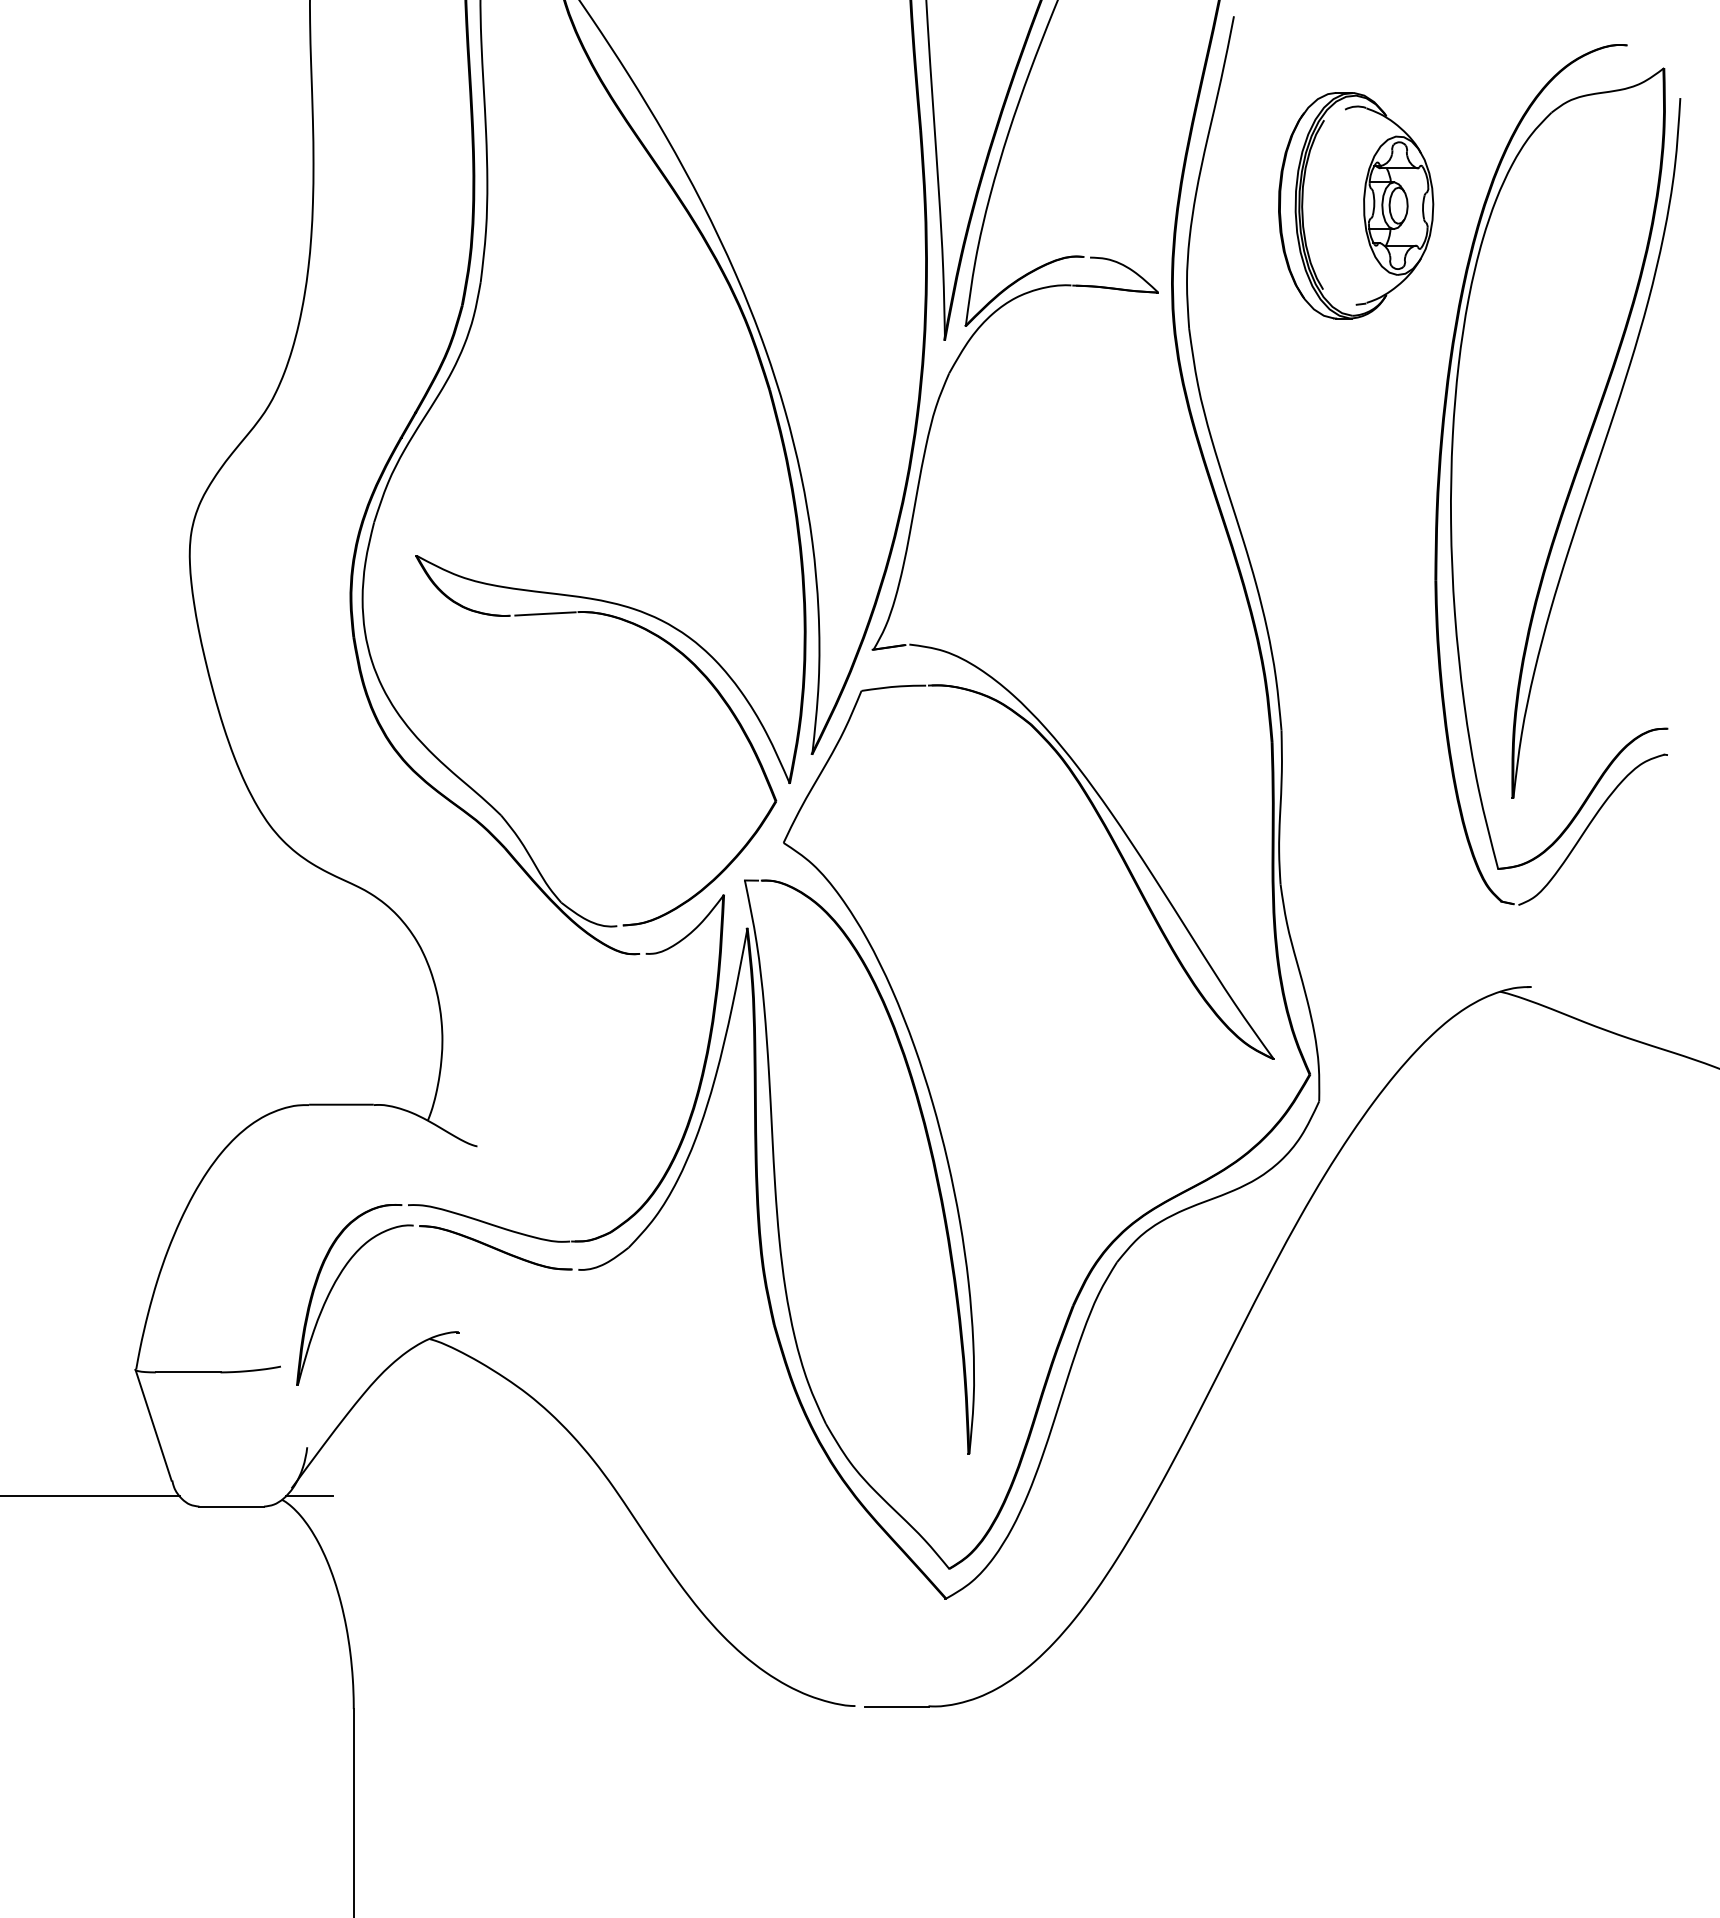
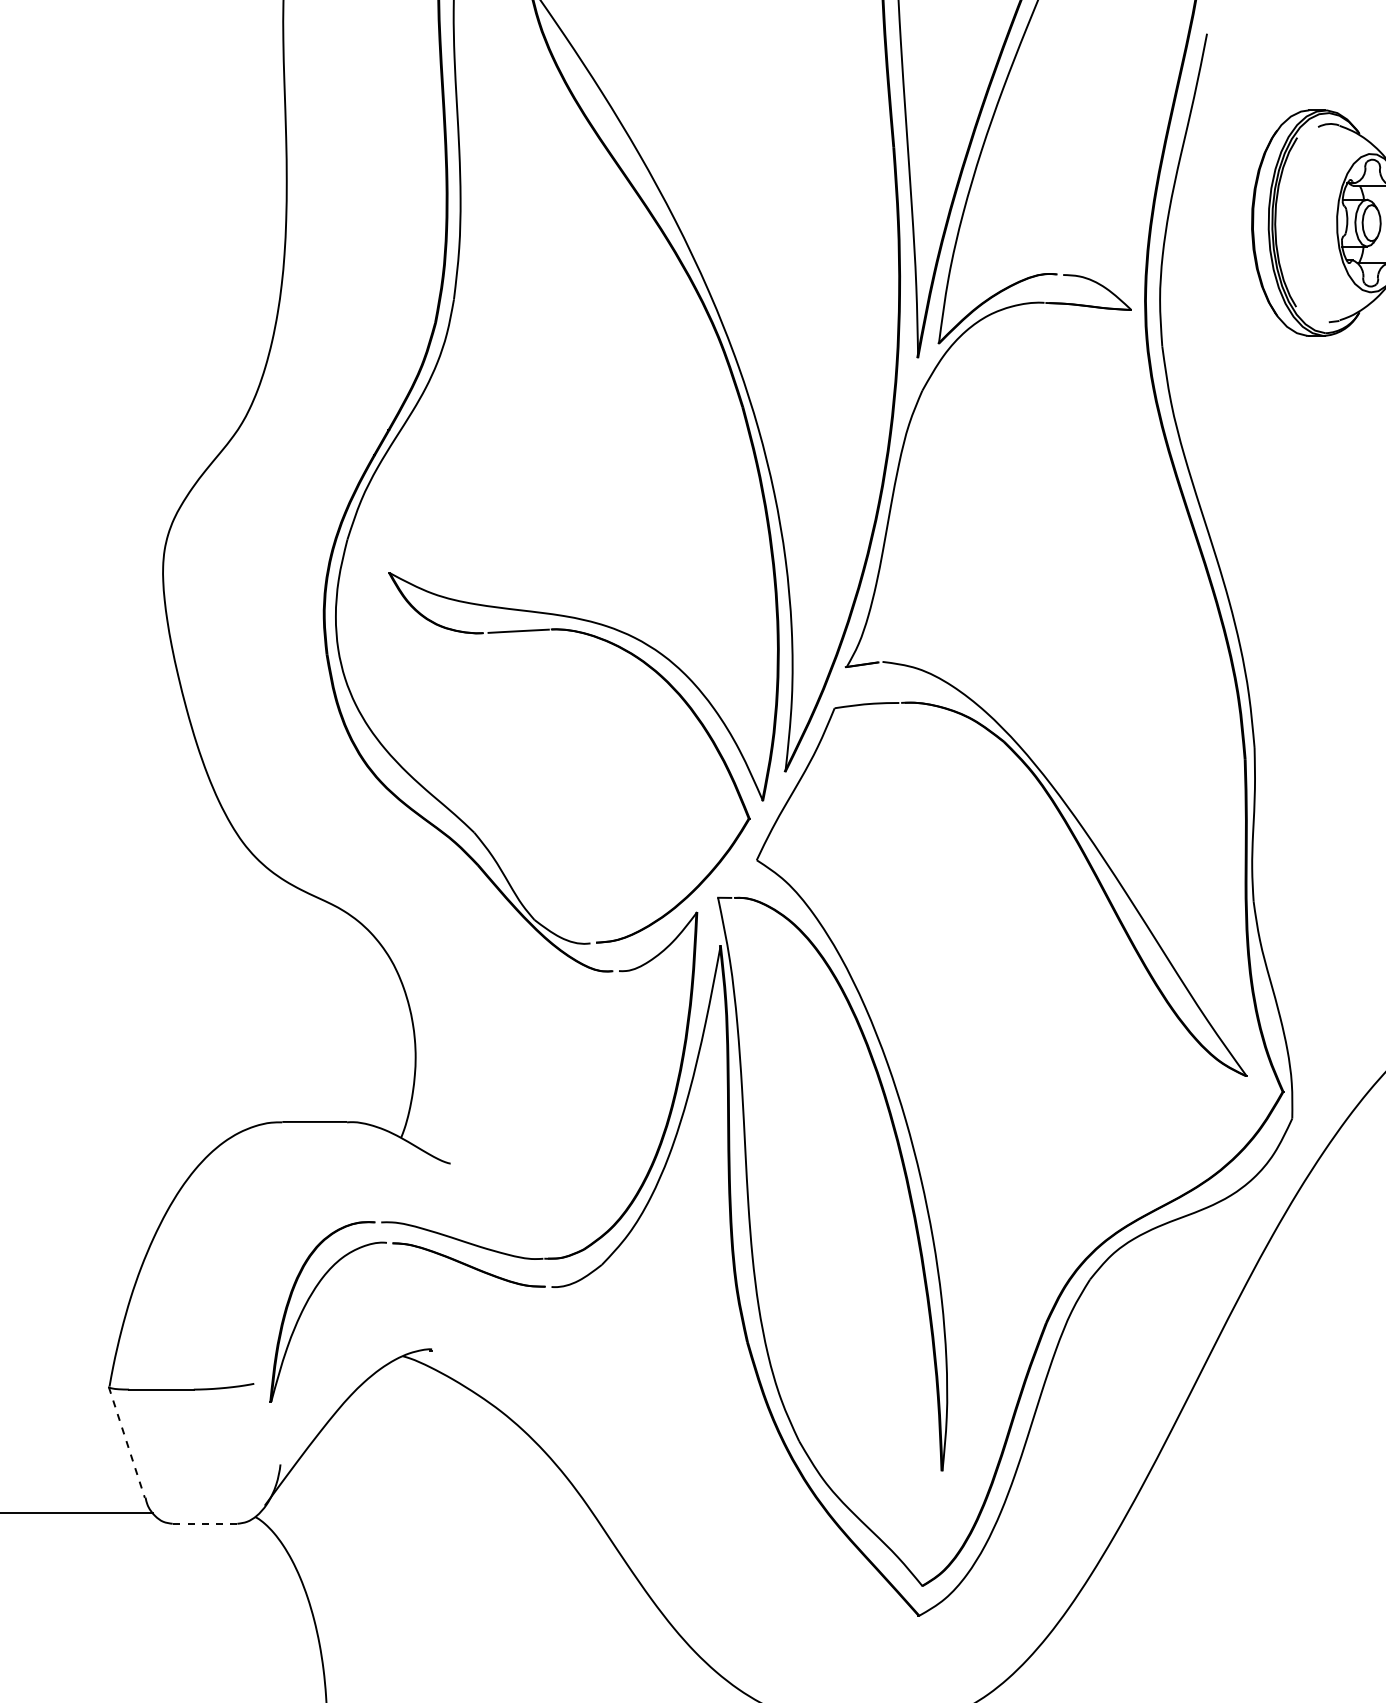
line: (153, 1425) -> (126, 1442), solid -> dashed
line: (309, 1495) -> (282, 1512), removed
line: (231, 1506) -> (204, 1523), solid -> dashed

